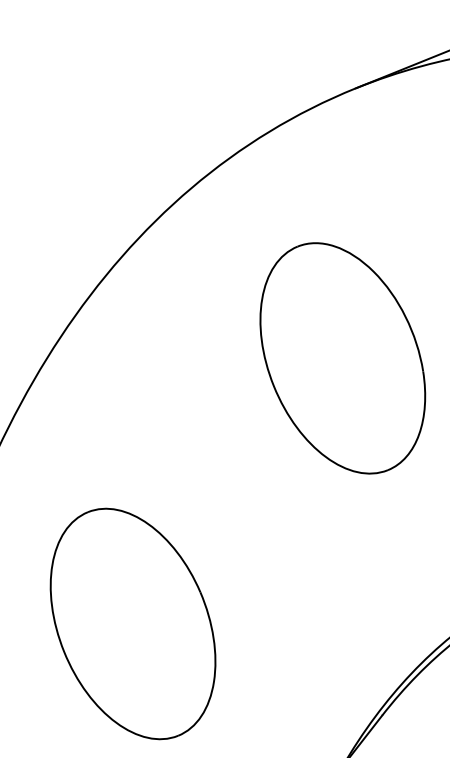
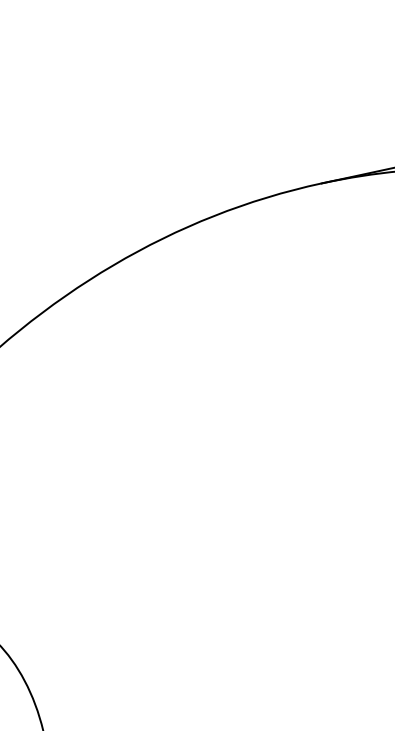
part: (342, 358) -> (252, 490), removed

